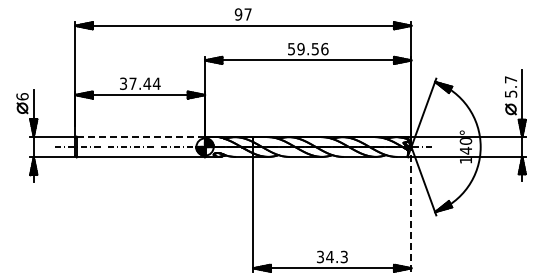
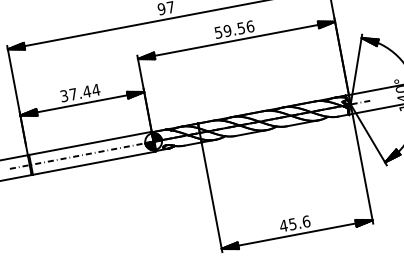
line: (140, 136) -> (90, 143), dashed -> solid
line: (411, 208) -> (361, 163), dashed -> solid
text: (332, 256) -> (295, 223), 34.3 -> 45.6

